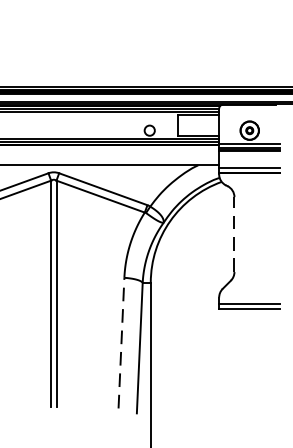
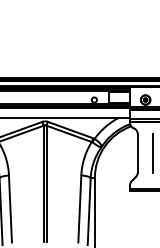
line: (233, 232) -> (137, 152), dashed -> solid
line: (265, 234) -> (153, 153), added
line: (120, 344) -> (79, 209), dashed -> solid

